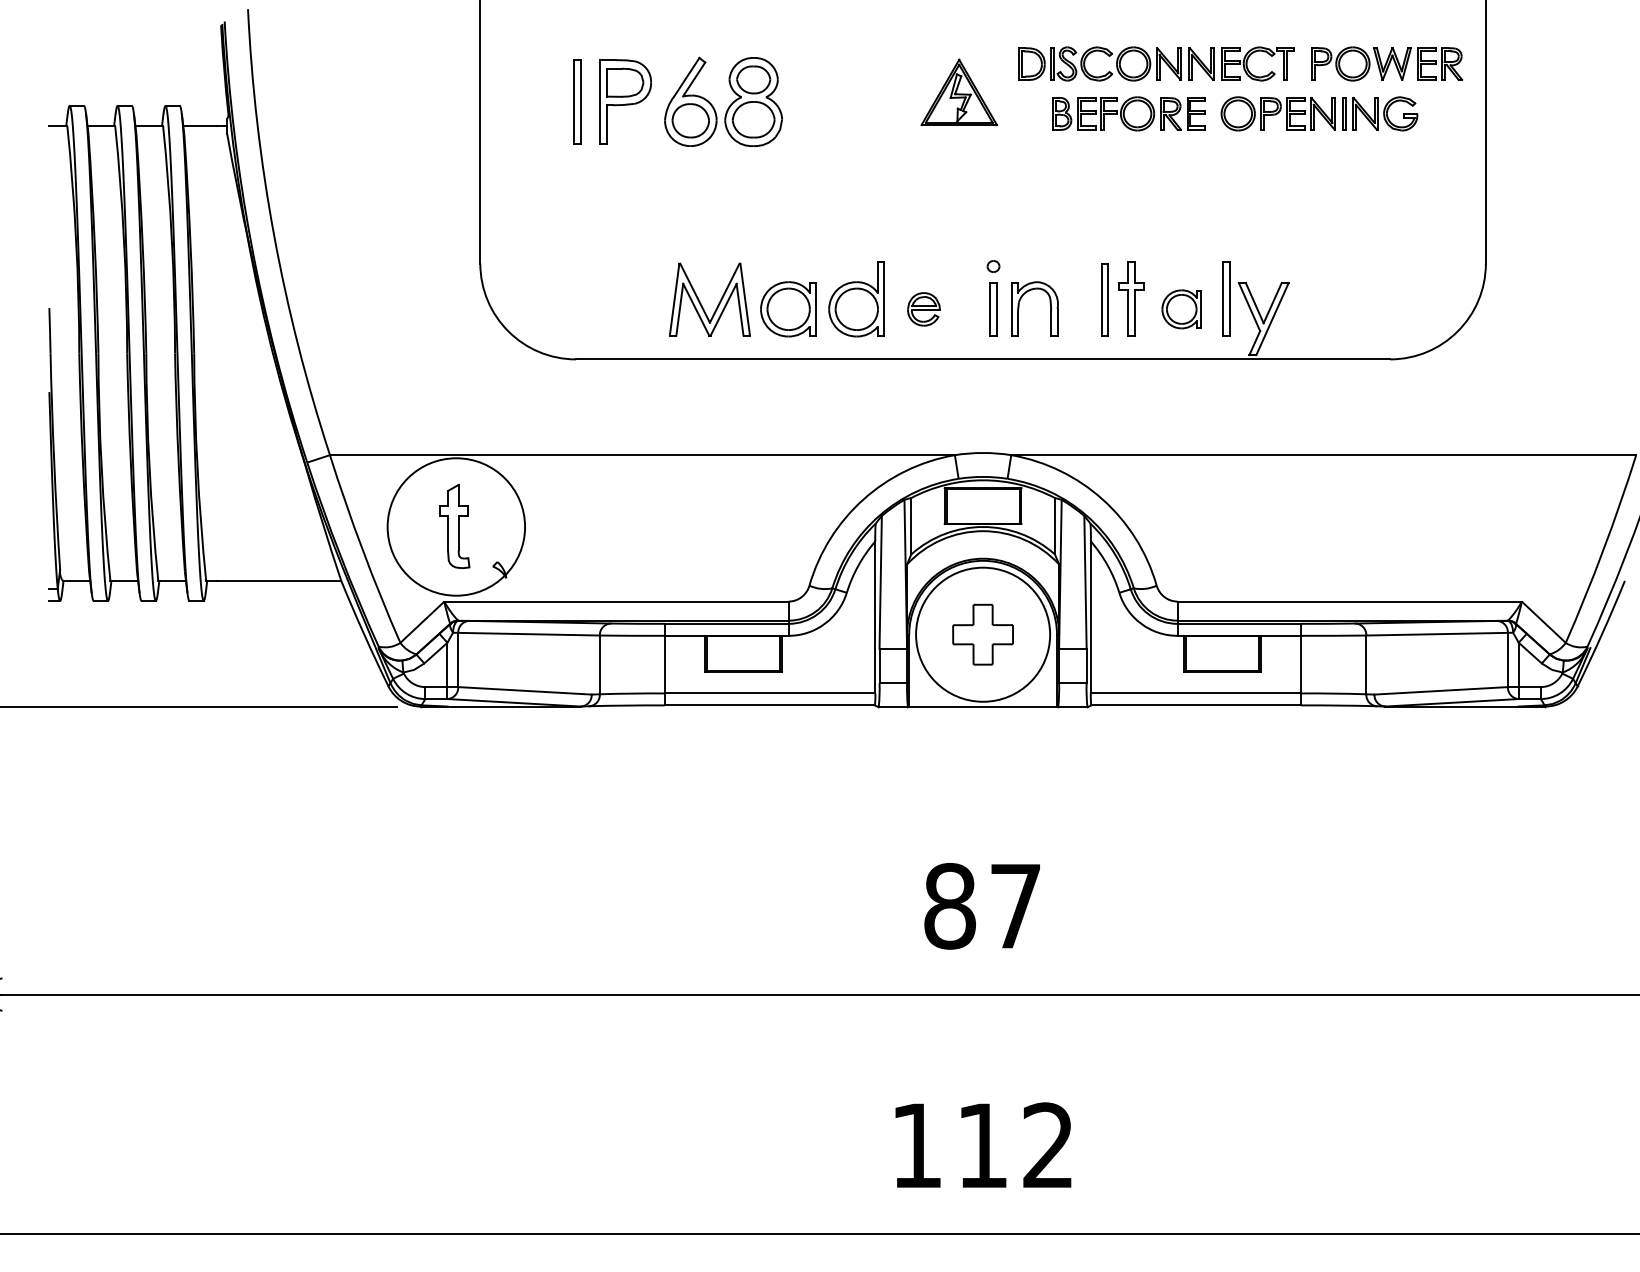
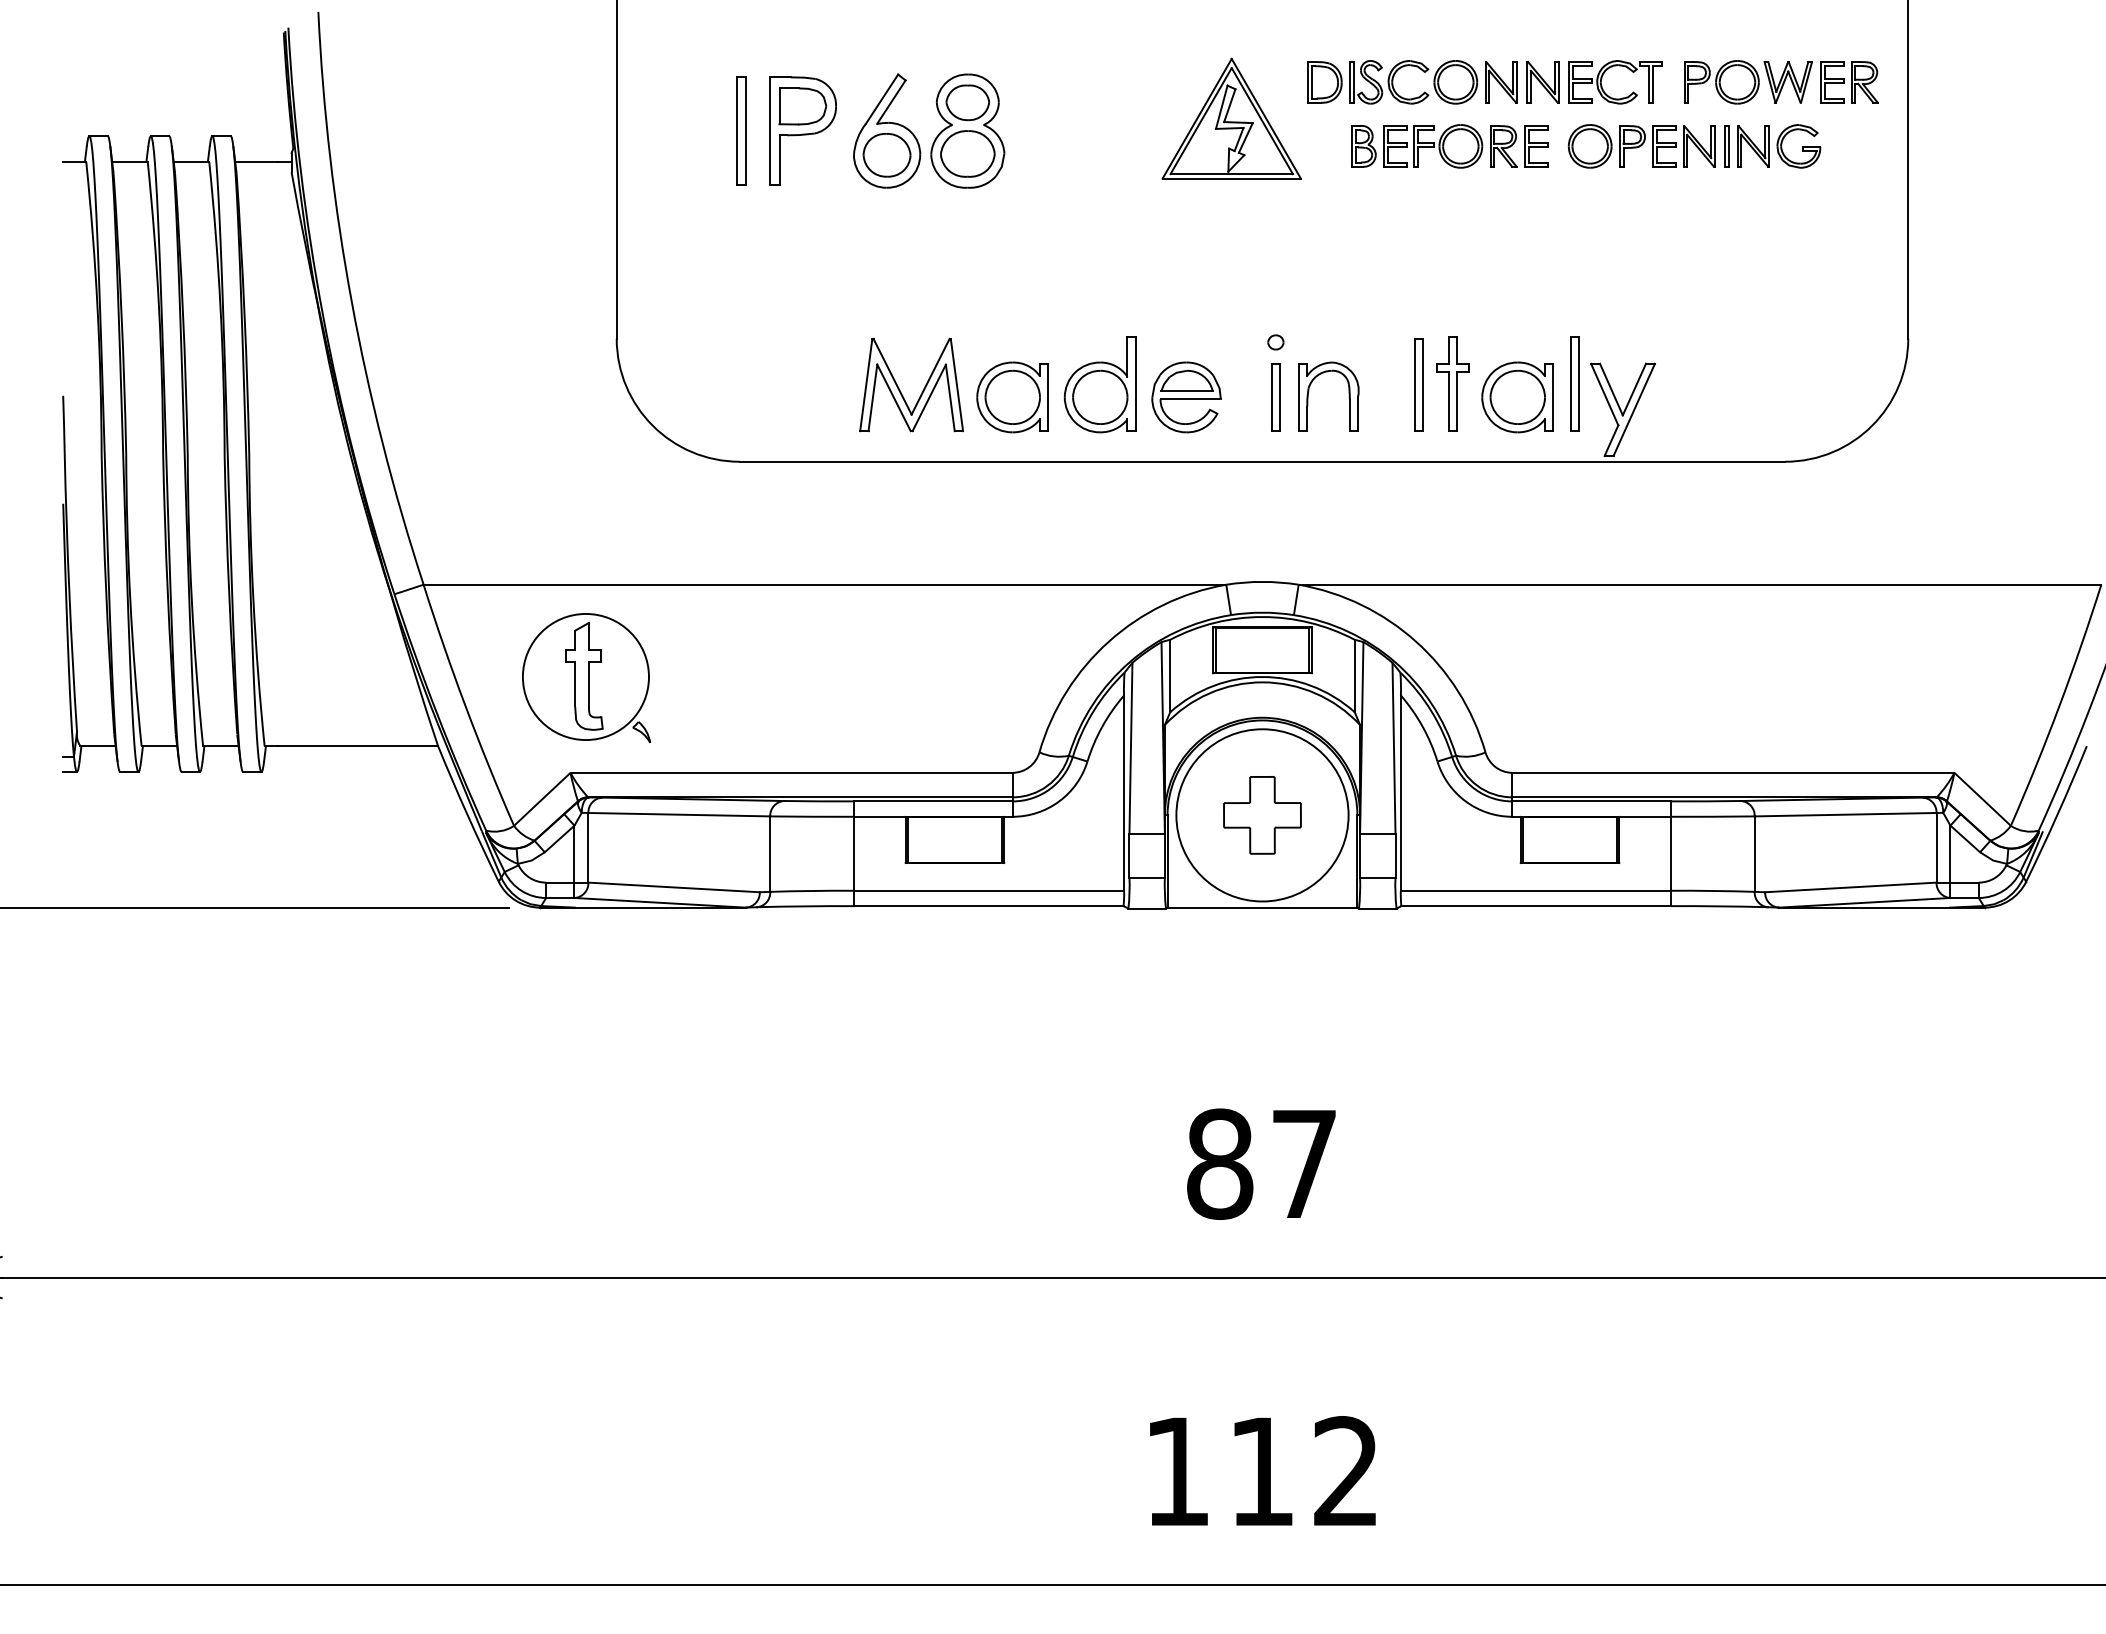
part: (959, 92) -> (1232, 118), size x1.43
part: (923, 309) -> (1185, 397), size x1.67
part: (1181, 309) -> (1517, 397), size x1.43
circle: (456, 526) -> (586, 676), size x0.71

